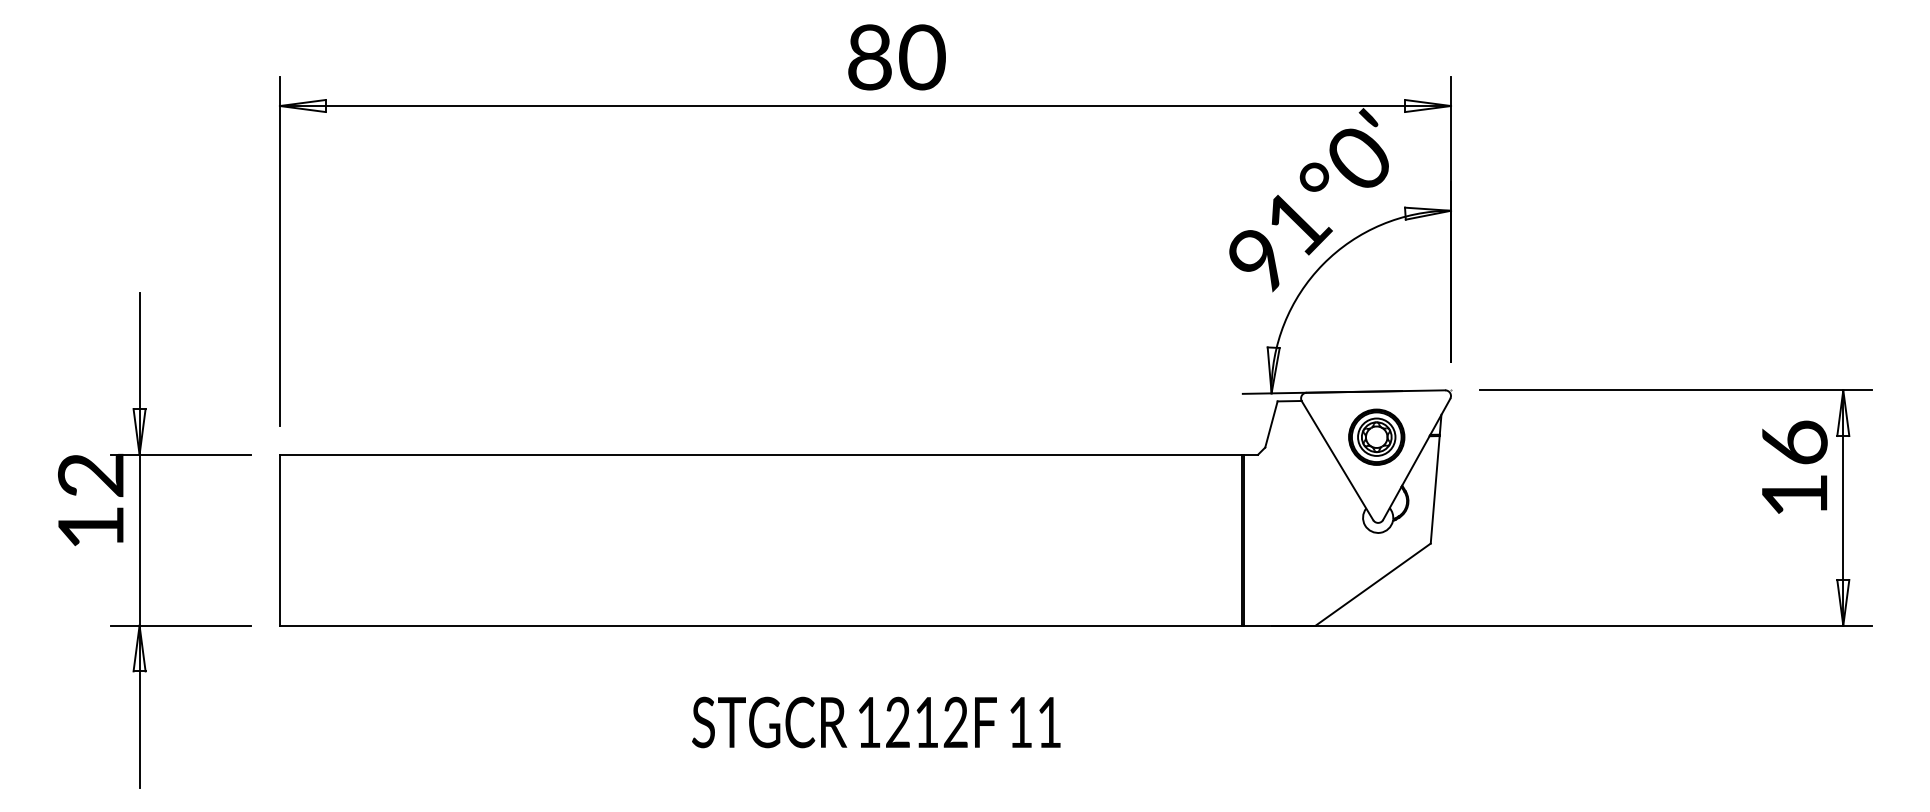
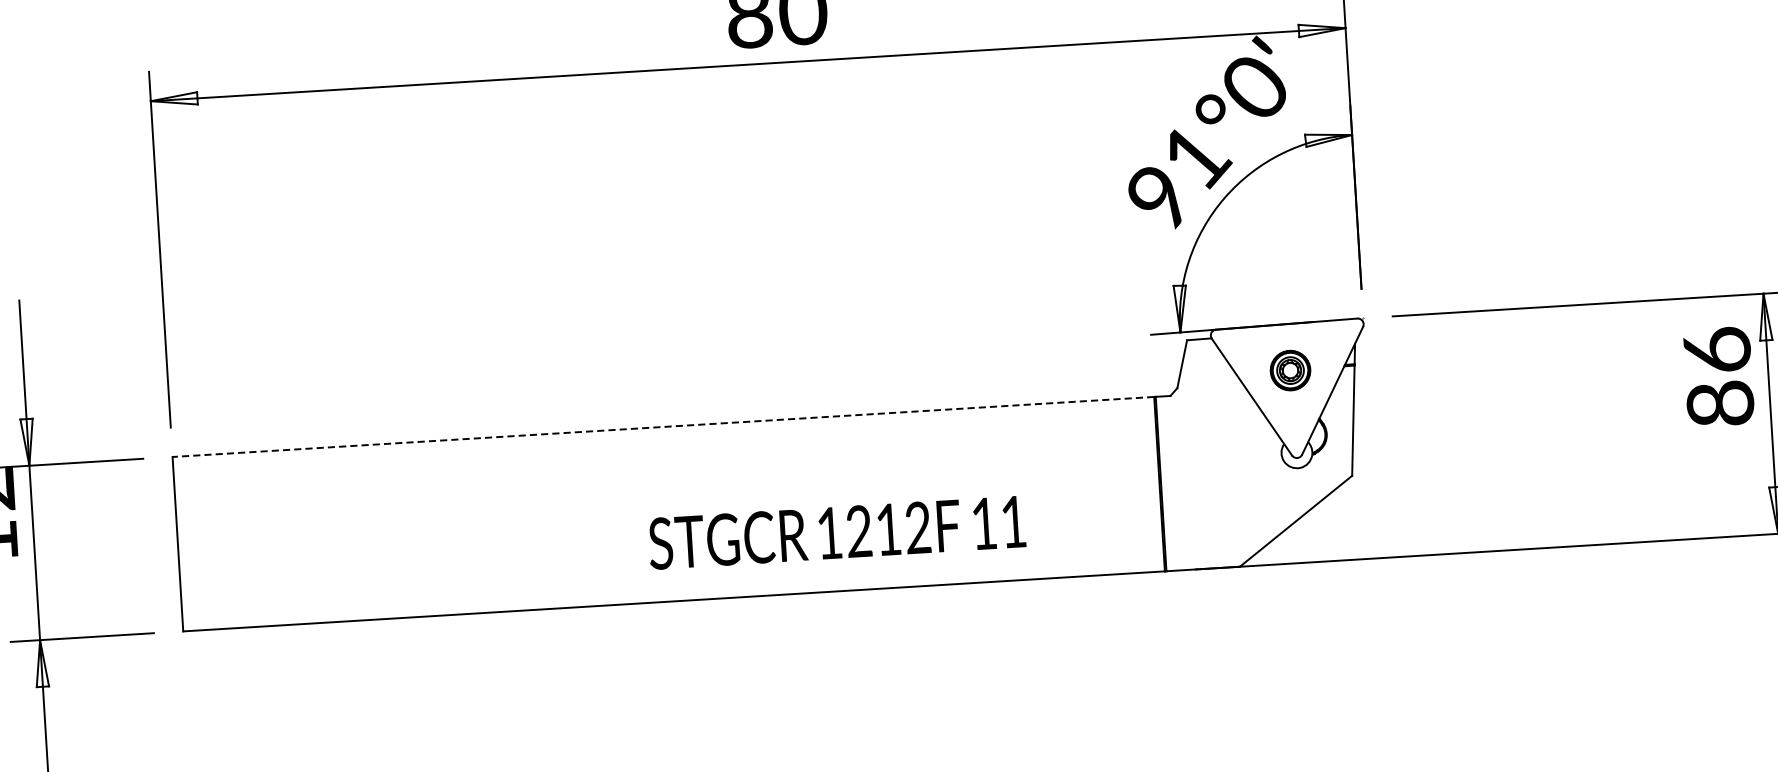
part: (1376, 436) -> (1290, 369), size x0.7
line: (760, 454) -> (662, 426), solid -> dashed
text: (1794, 495) -> (1720, 404), 16 -> 86
text: (876, 722) -> (837, 532), moved

